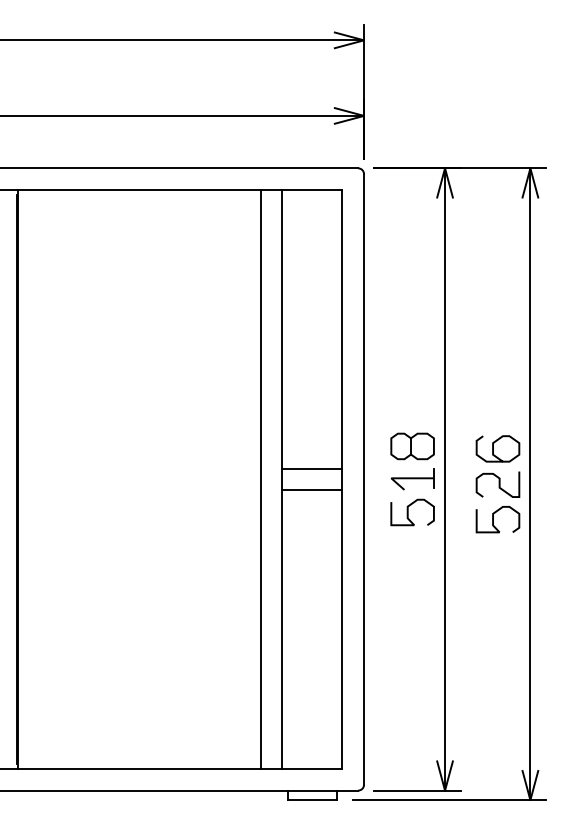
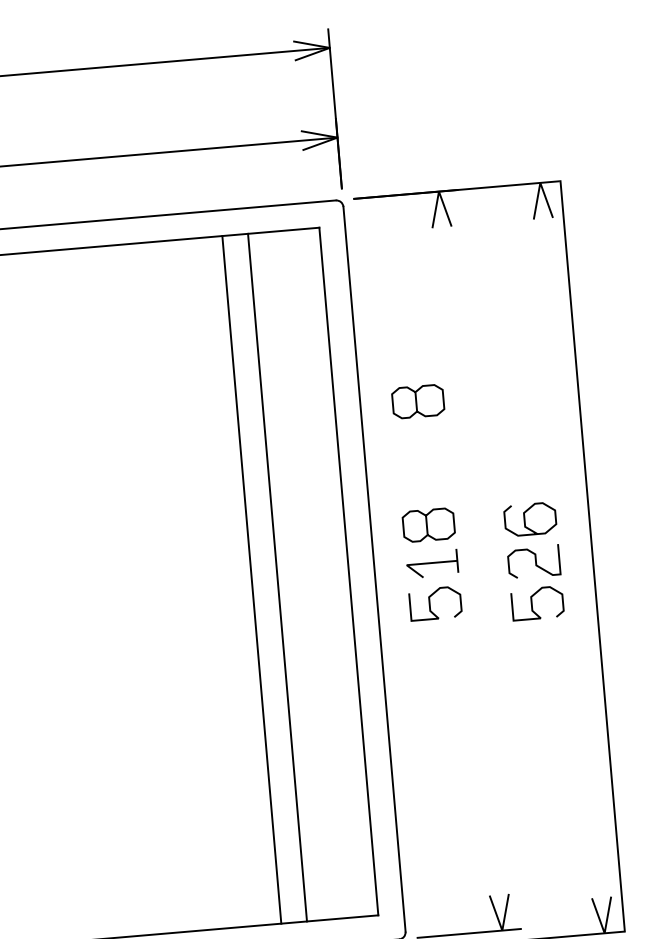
curve: (411, 342) -> (416, 401), added
line: (312, 468) -> (312, 561), removed
line: (445, 479) -> (471, 561), removed
line: (530, 484) -> (592, 556), moved
line: (312, 490) -> (314, 587), removed

